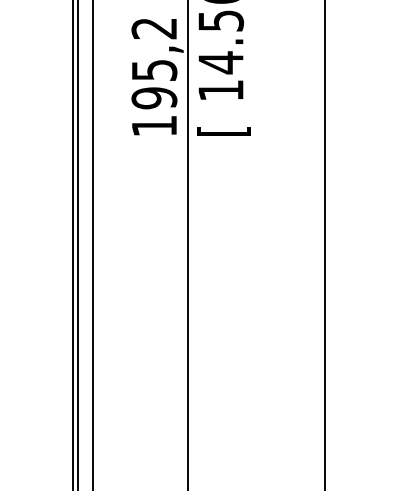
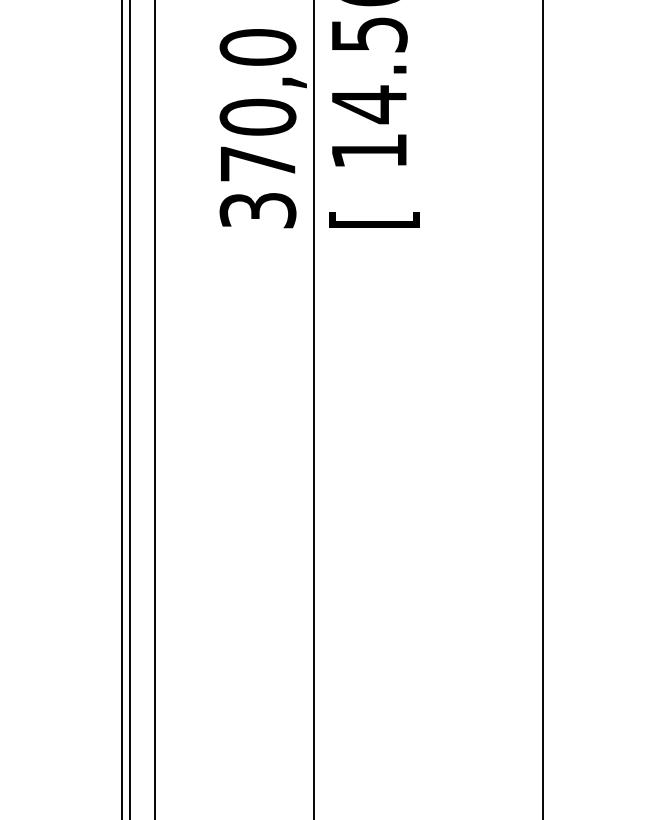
text: (154, 76) -> (258, 127), 195,2 -> 370,0

